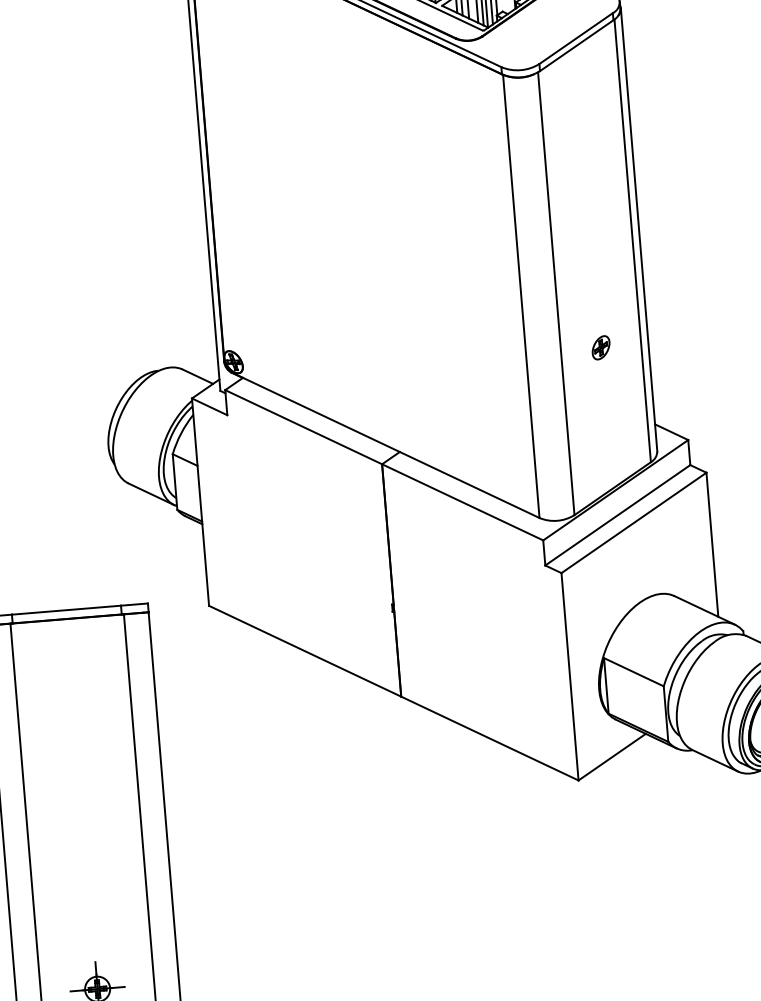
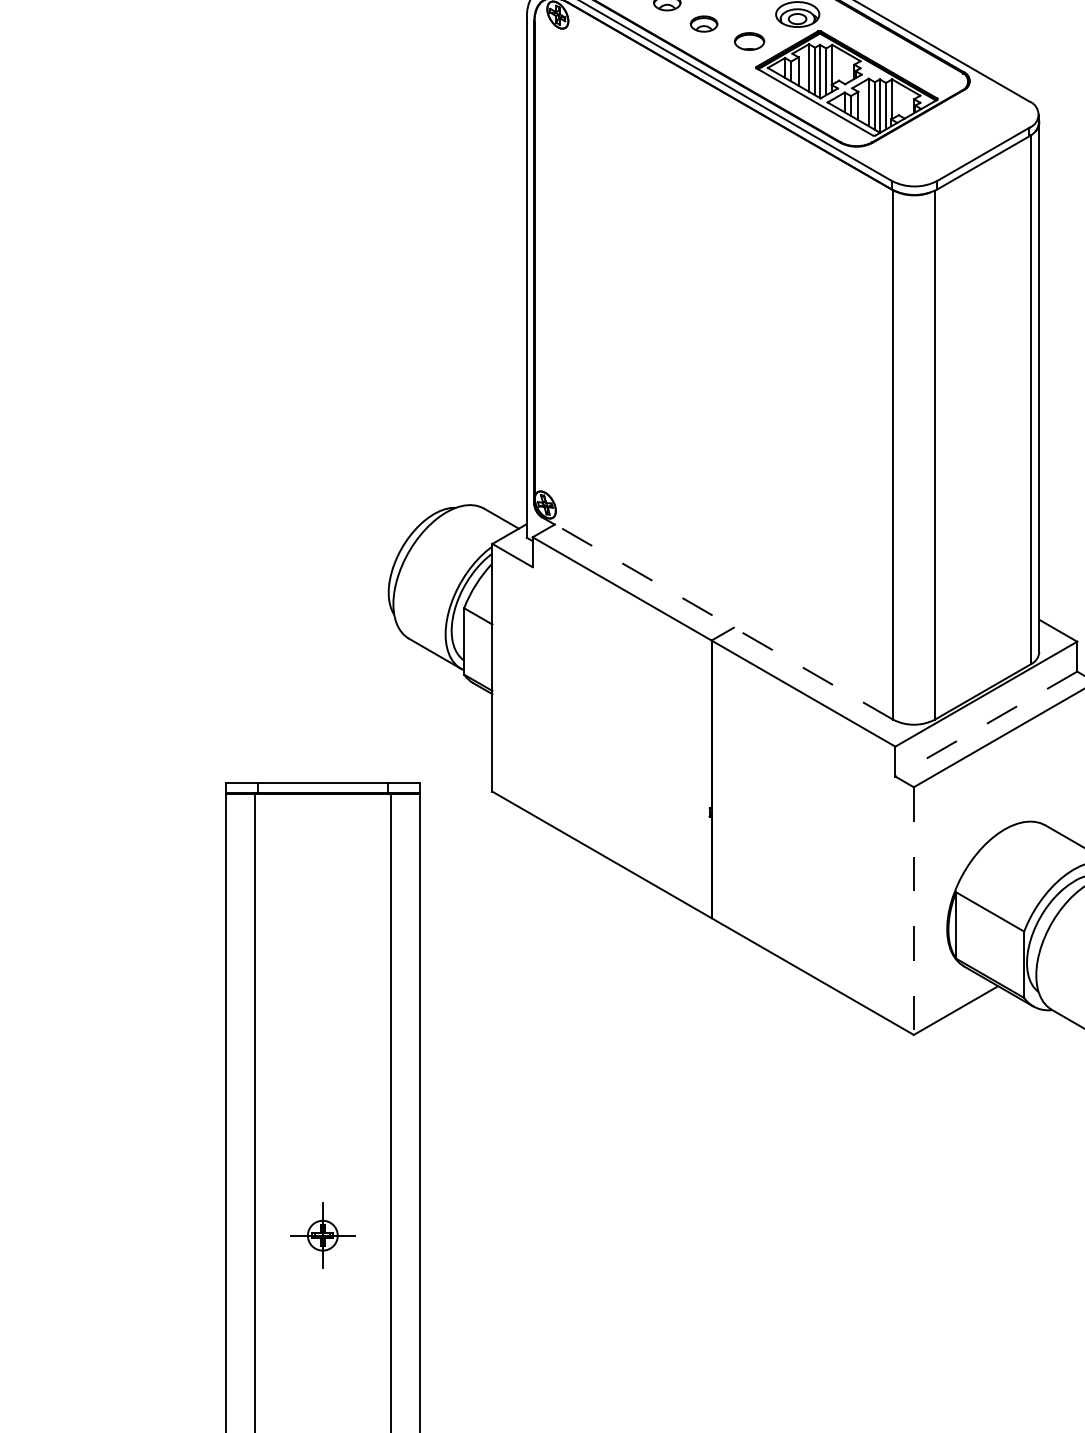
part: (600, 347) -> (982, 523), removed
line: (385, 445) -> (717, 618), solid -> dashed
line: (618, 515) -> (986, 724), solid -> dashed
line: (569, 677) -> (913, 911), solid -> dashed

